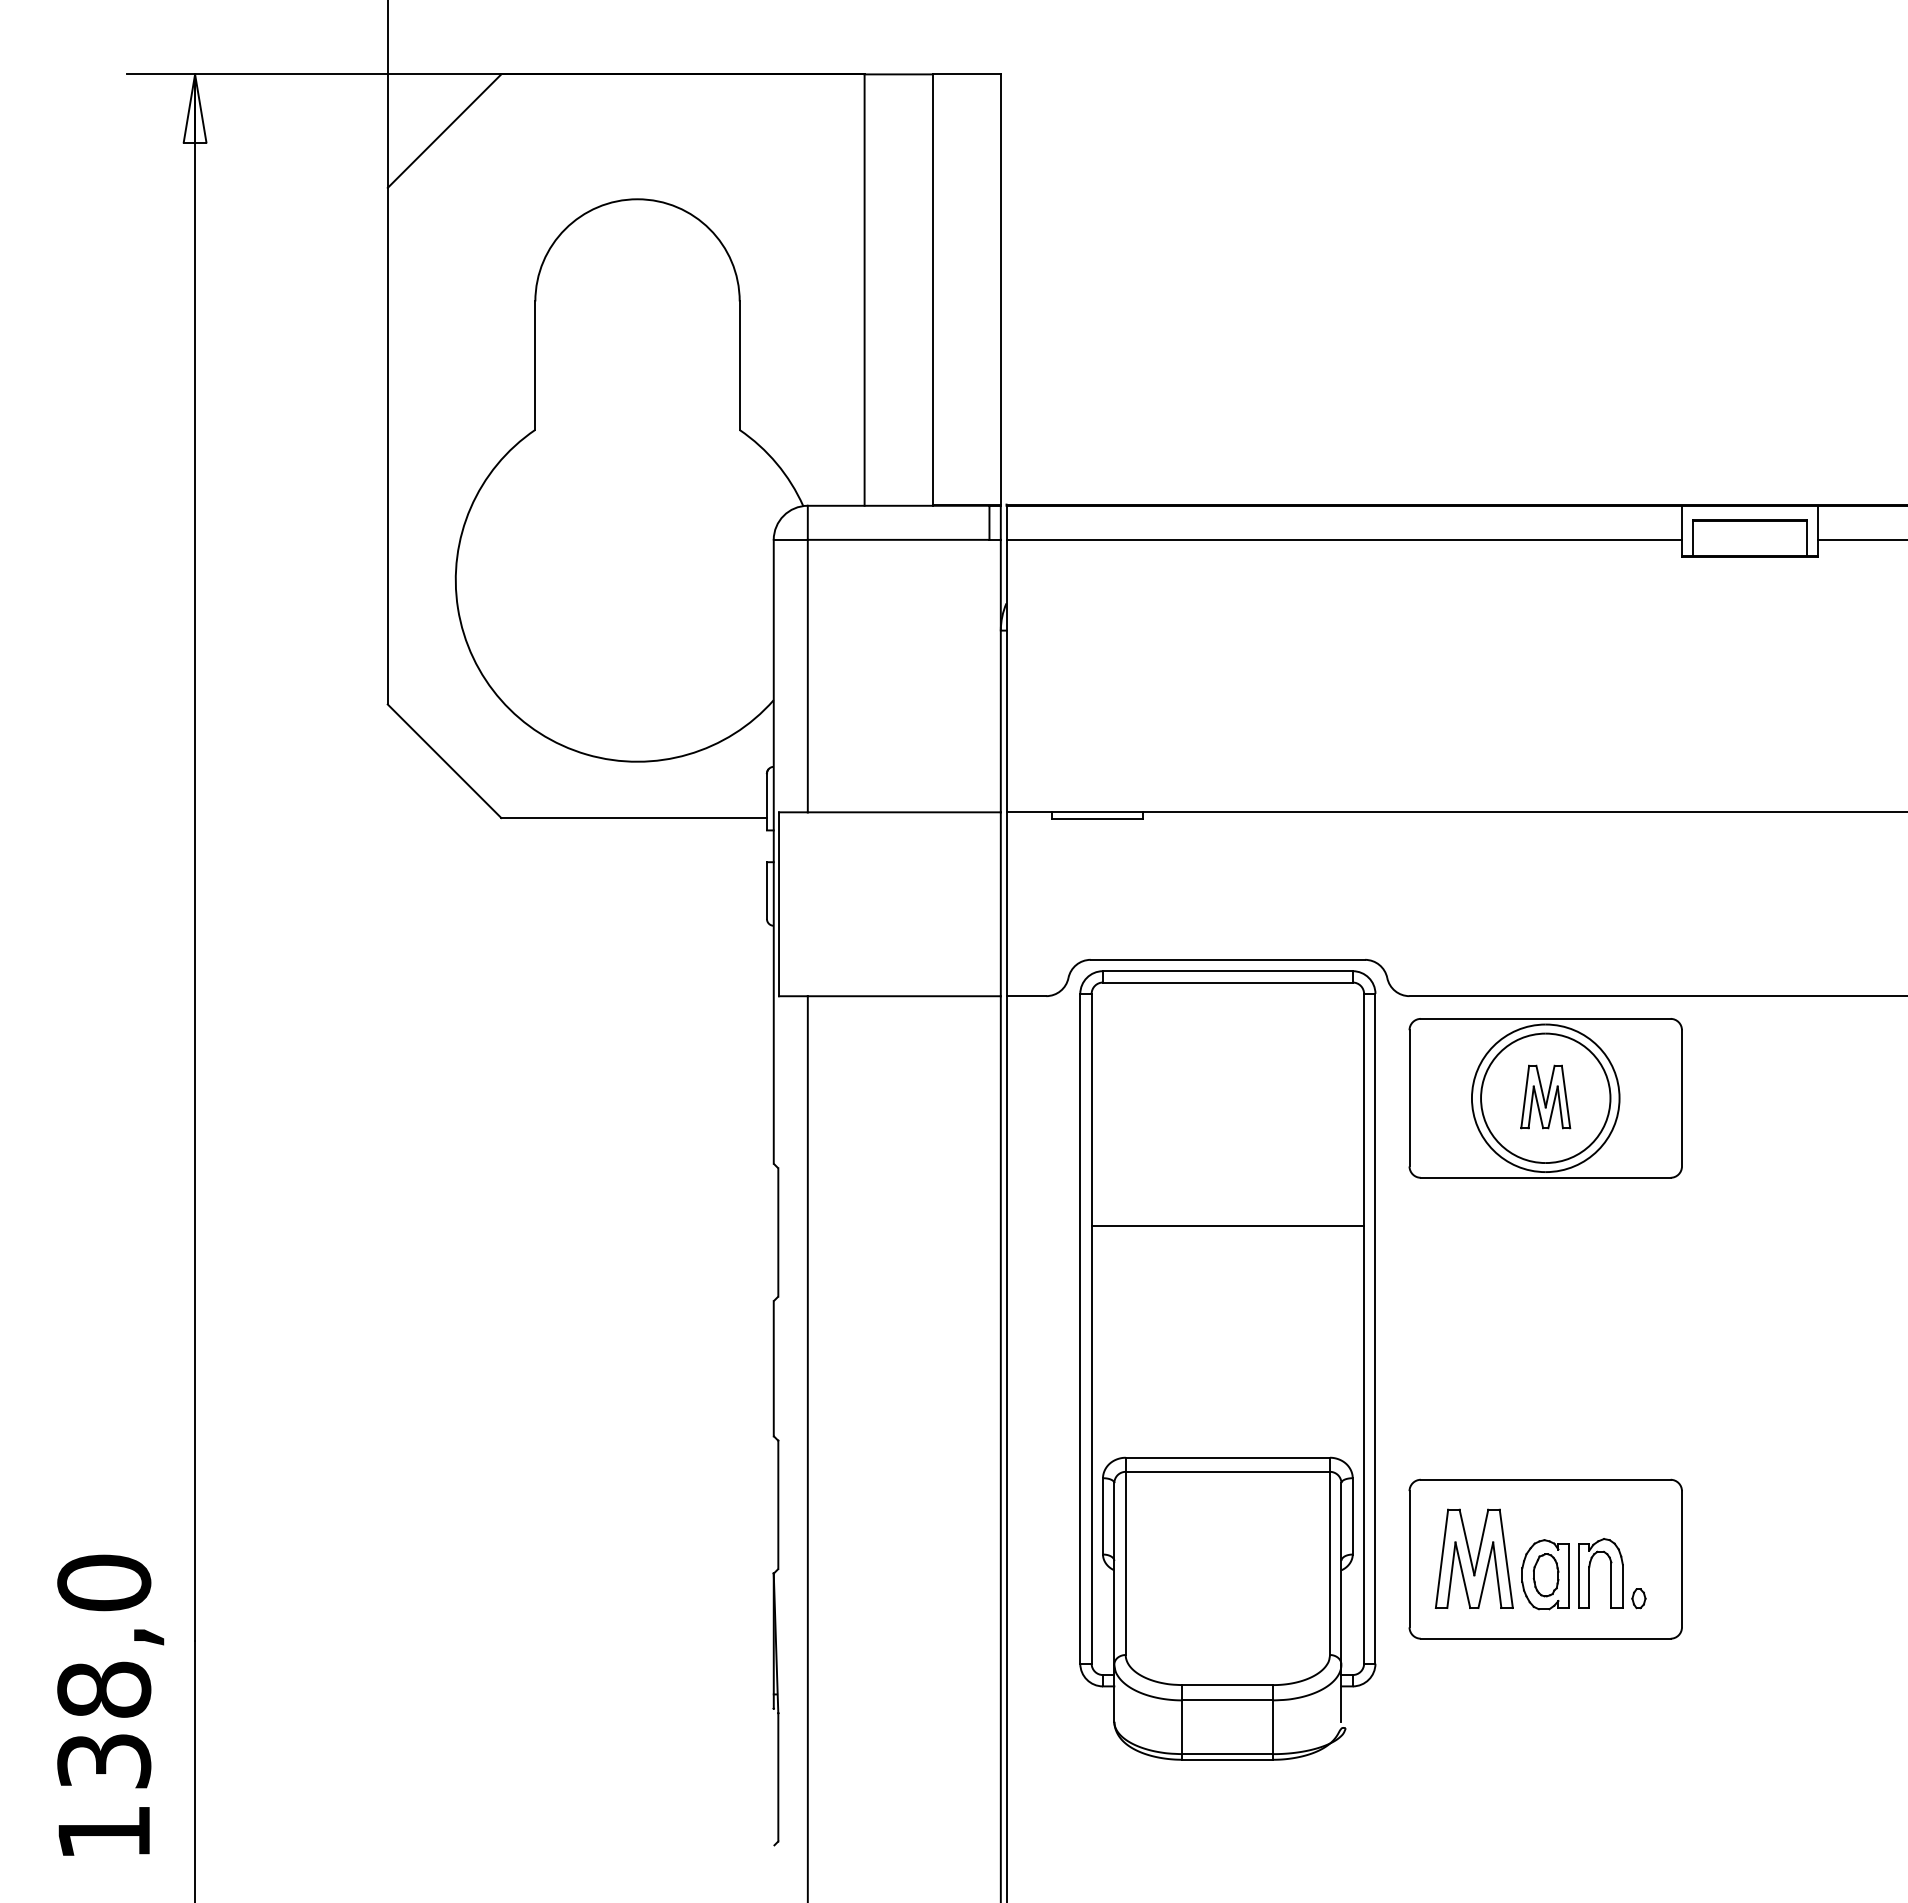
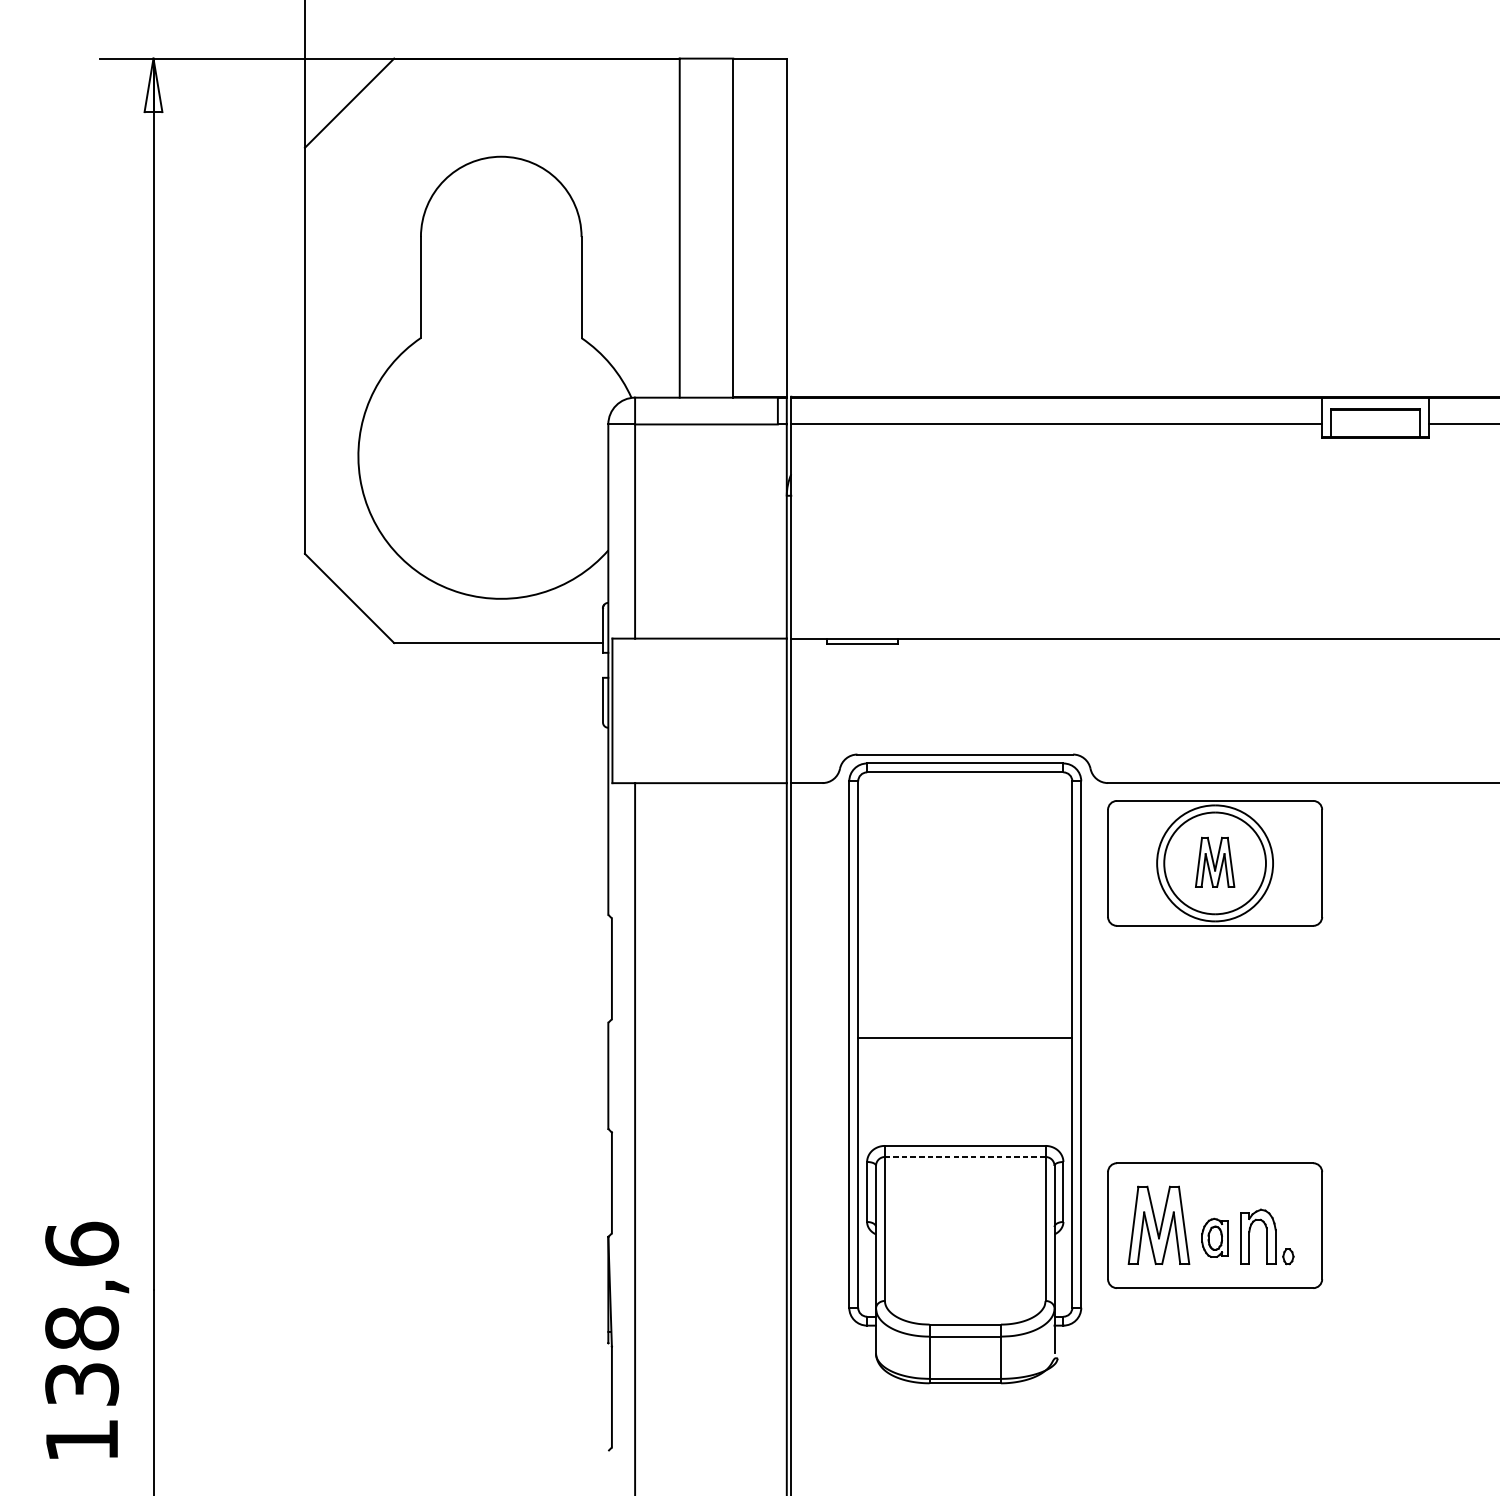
line: (1227, 1225) -> (964, 1037), moved
line: (1227, 1471) -> (964, 1156), solid -> dashed
part: (1545, 1574) -> (1214, 1237), size x0.7
text: (104, 1582) -> (82, 1243), 138,0 -> 138,6

